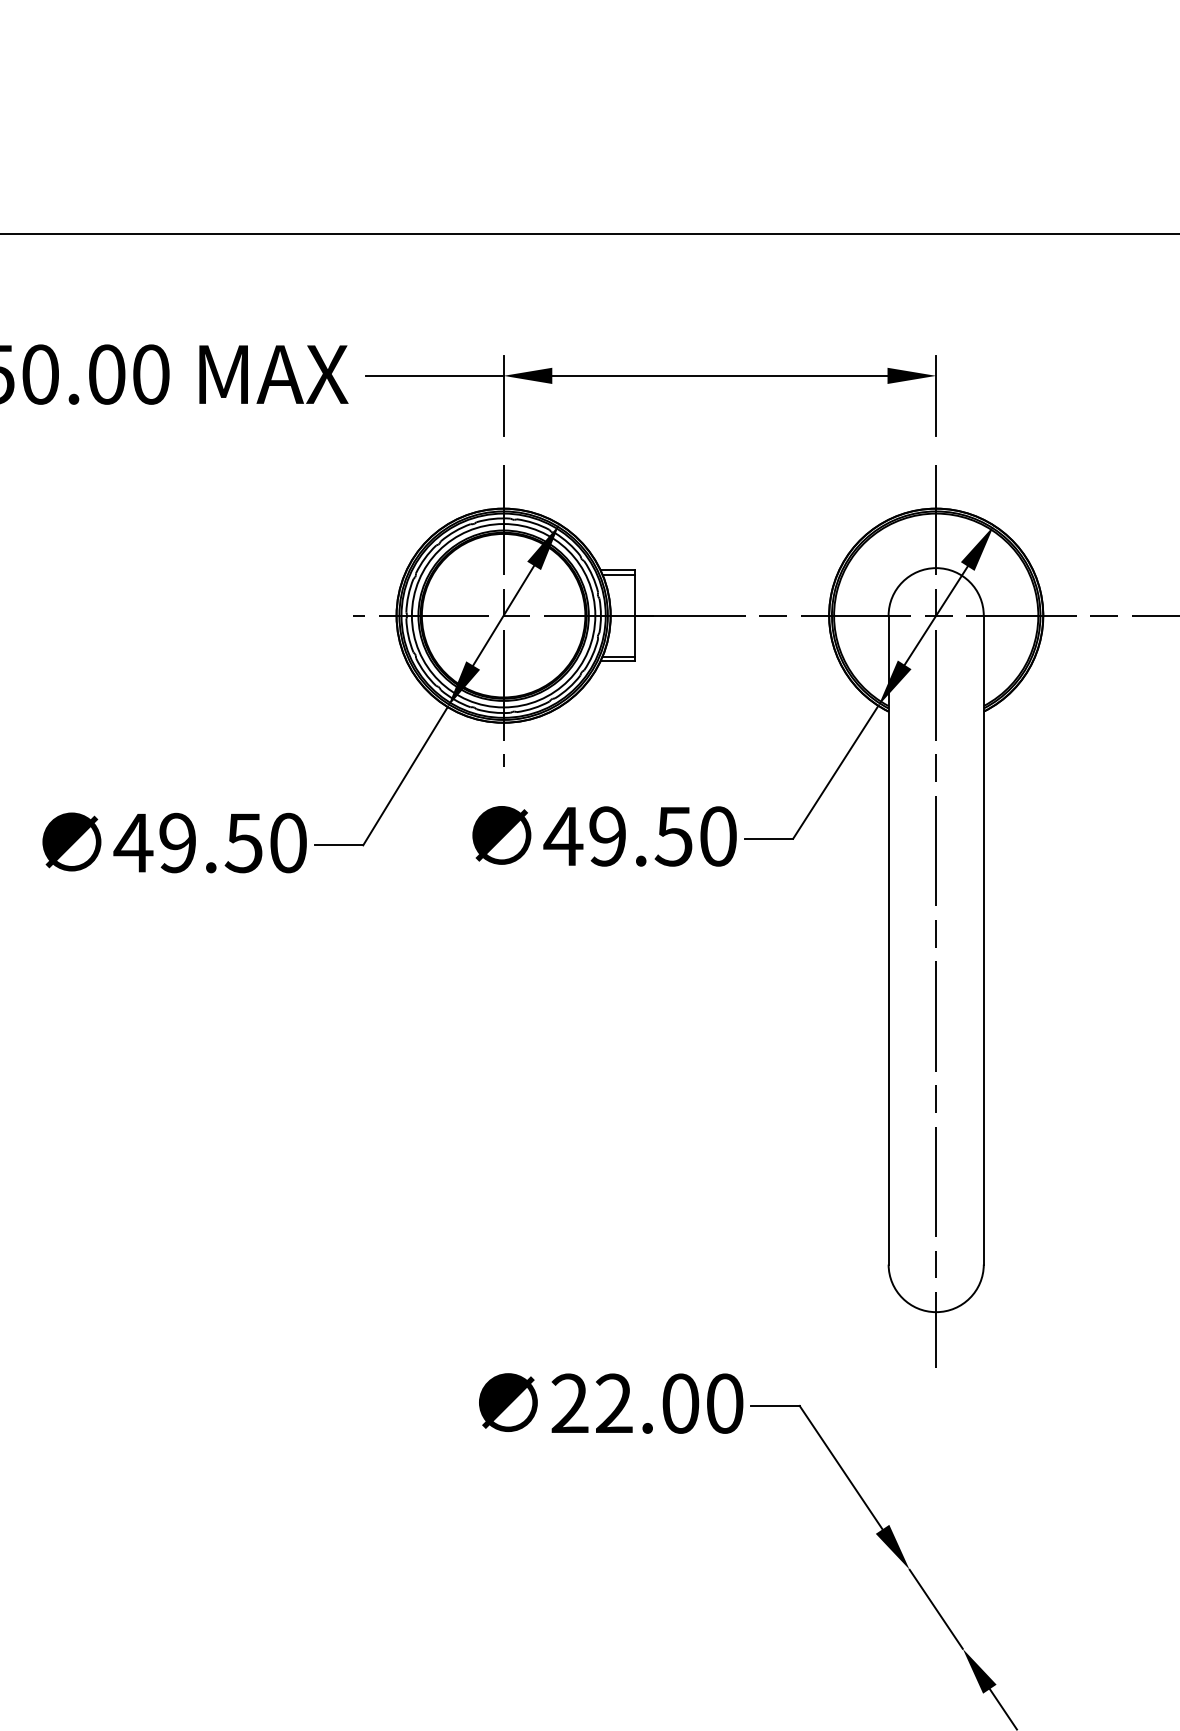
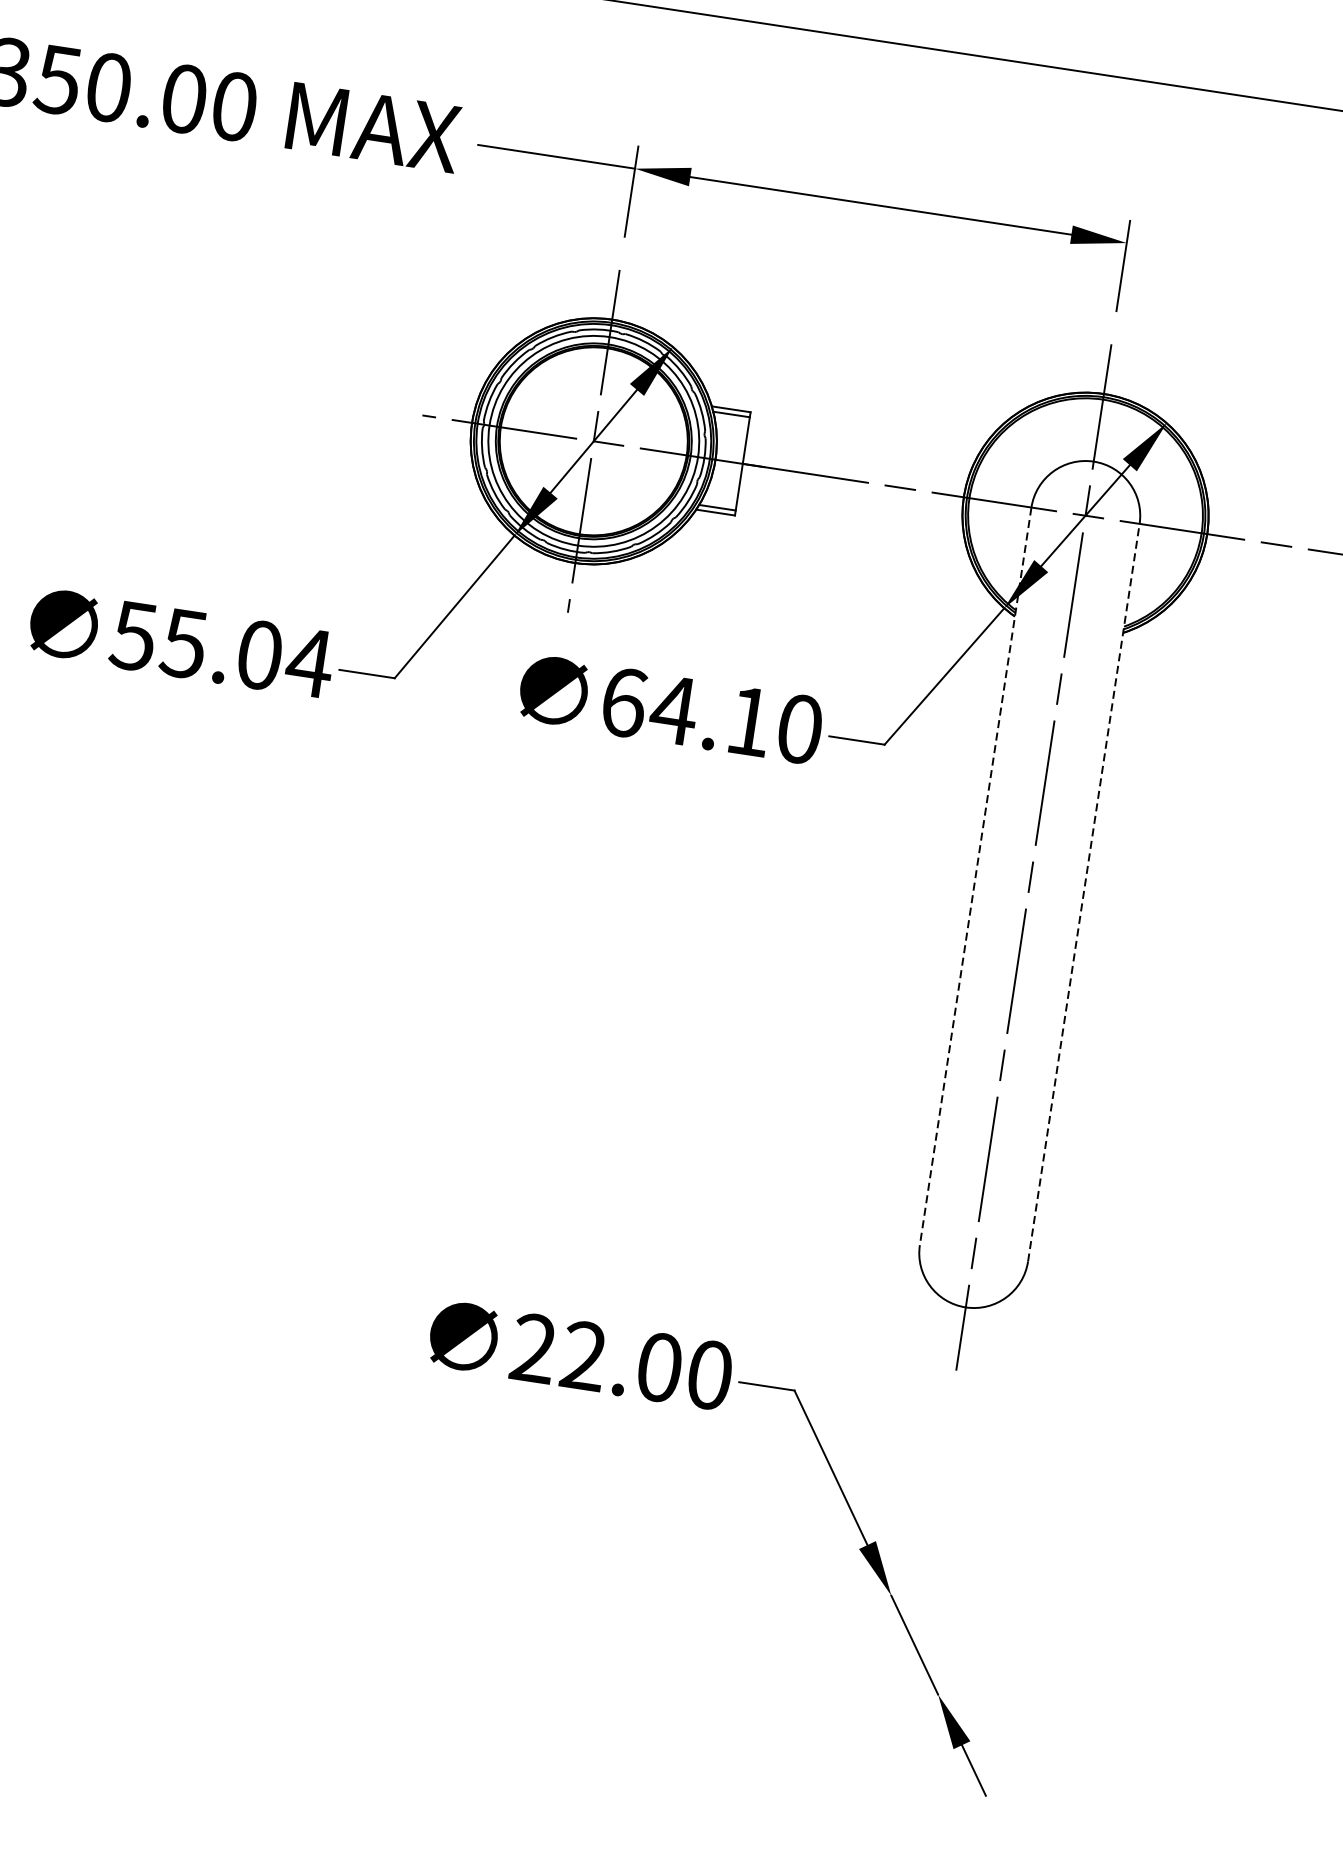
text: (617, 836) -> (685, 711), 49.50 -> 64.10
text: (210, 842) -> (221, 648), 49.50 -> 55.04
line: (983, 939) -> (1083, 891), solid -> dashed
line: (888, 940) -> (975, 876), solid -> dashed

